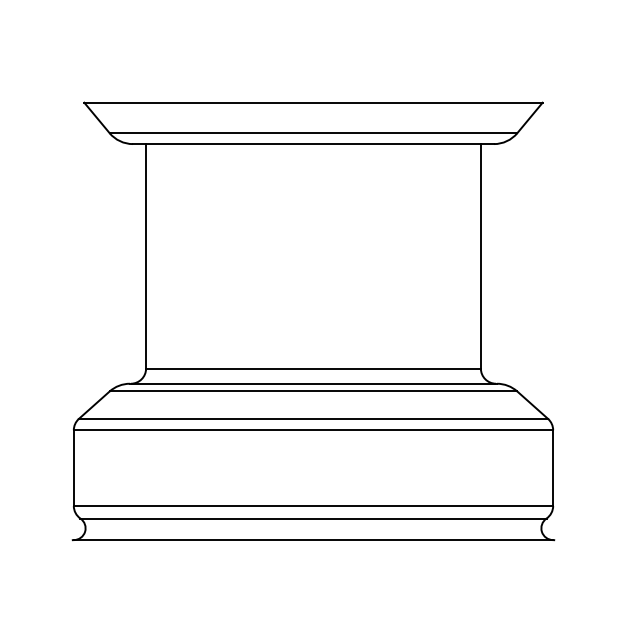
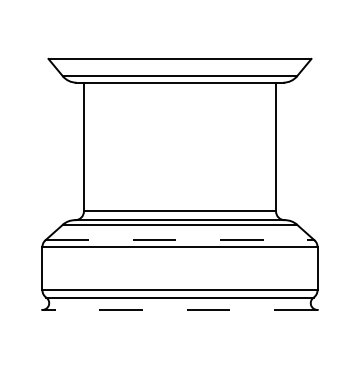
line: (314, 419) -> (180, 240), solid -> dashed
line: (314, 539) -> (180, 309), solid -> dashed

